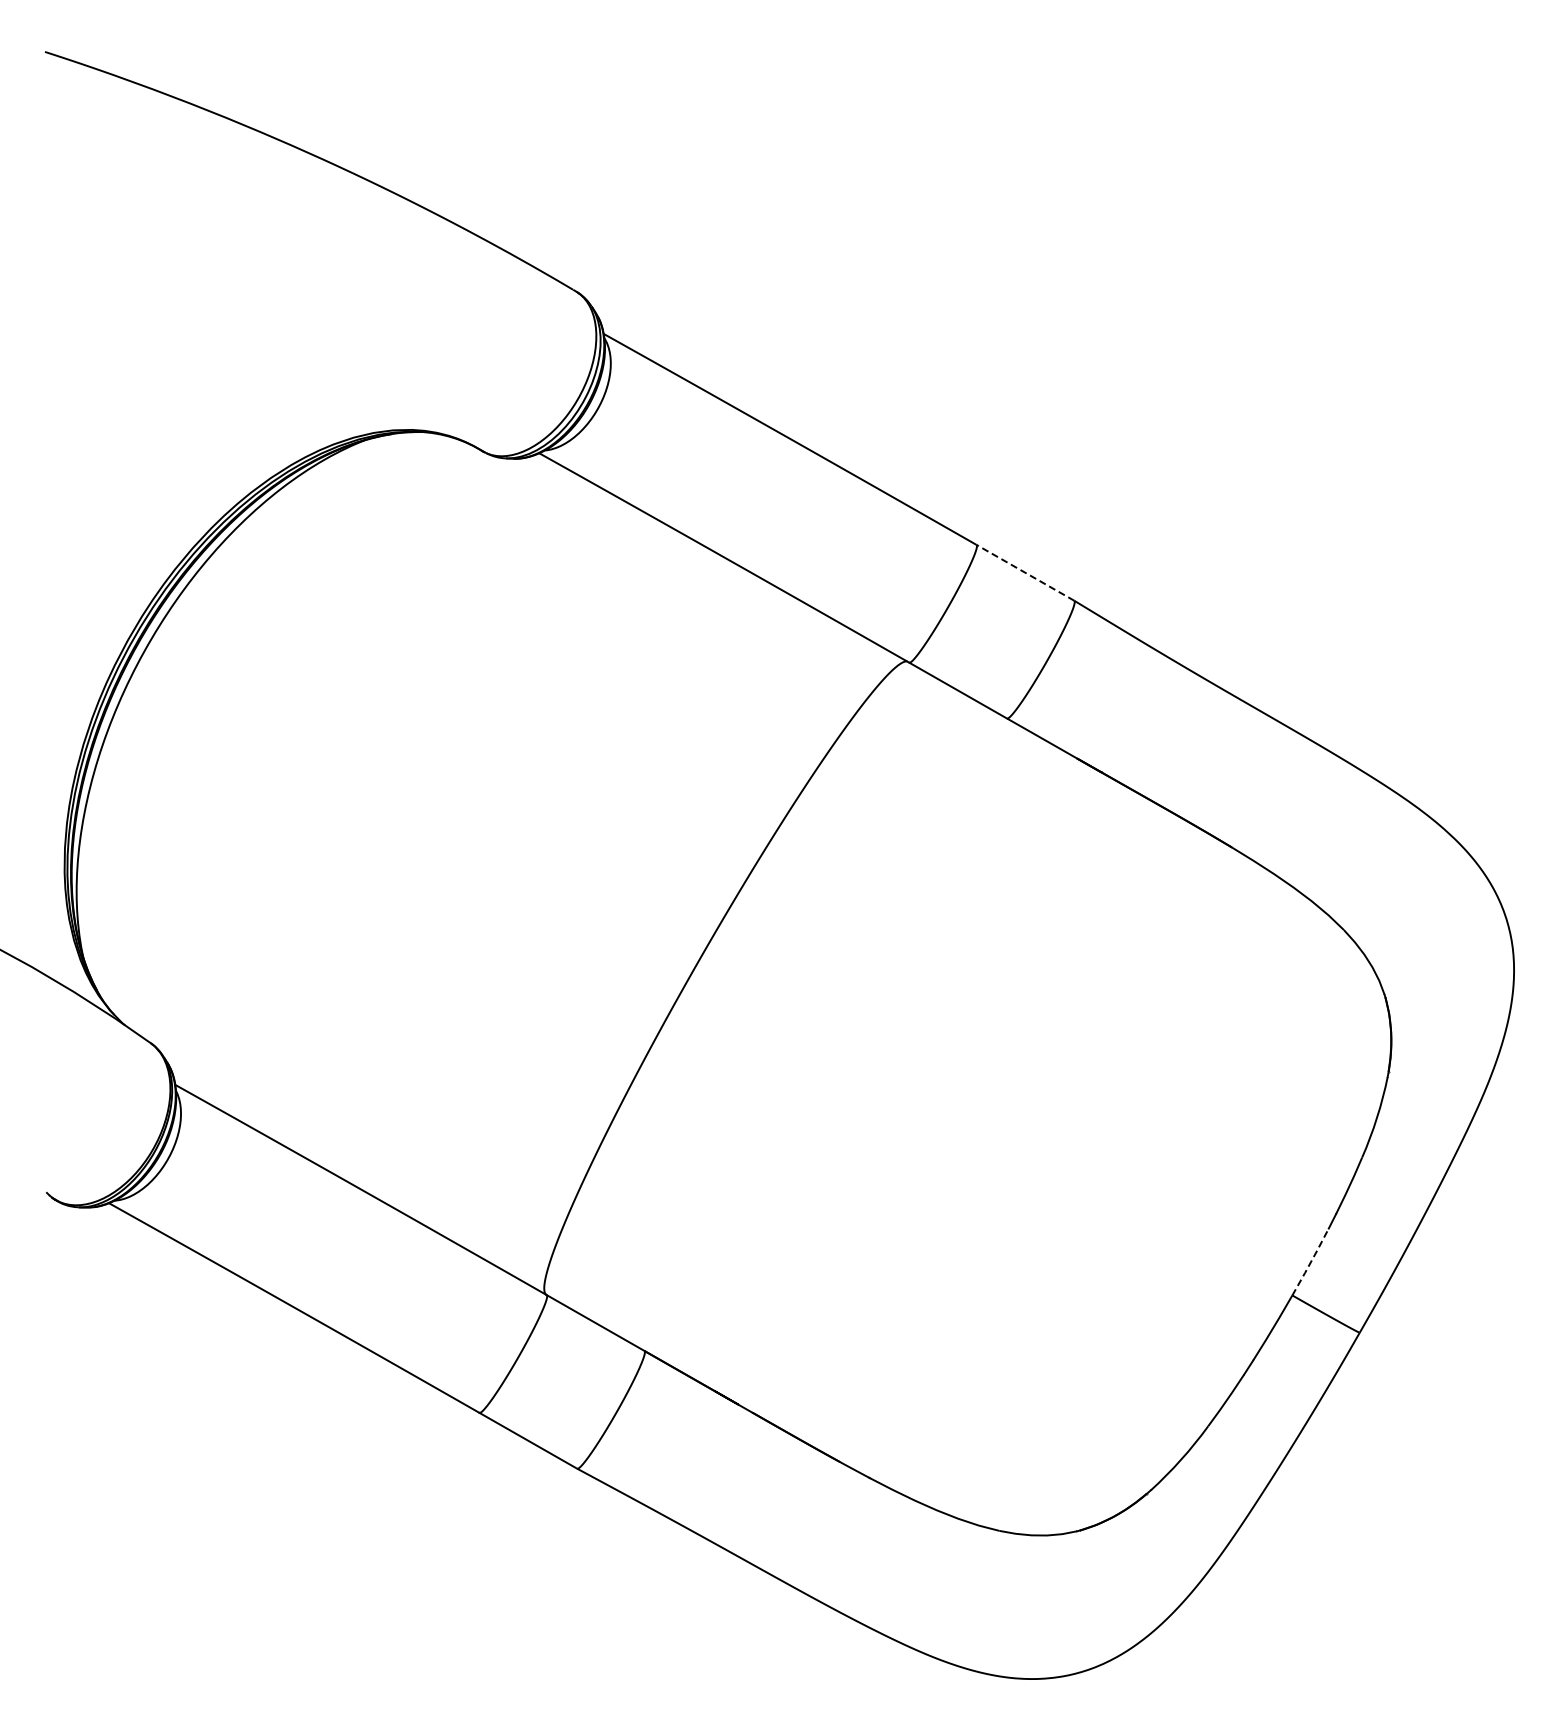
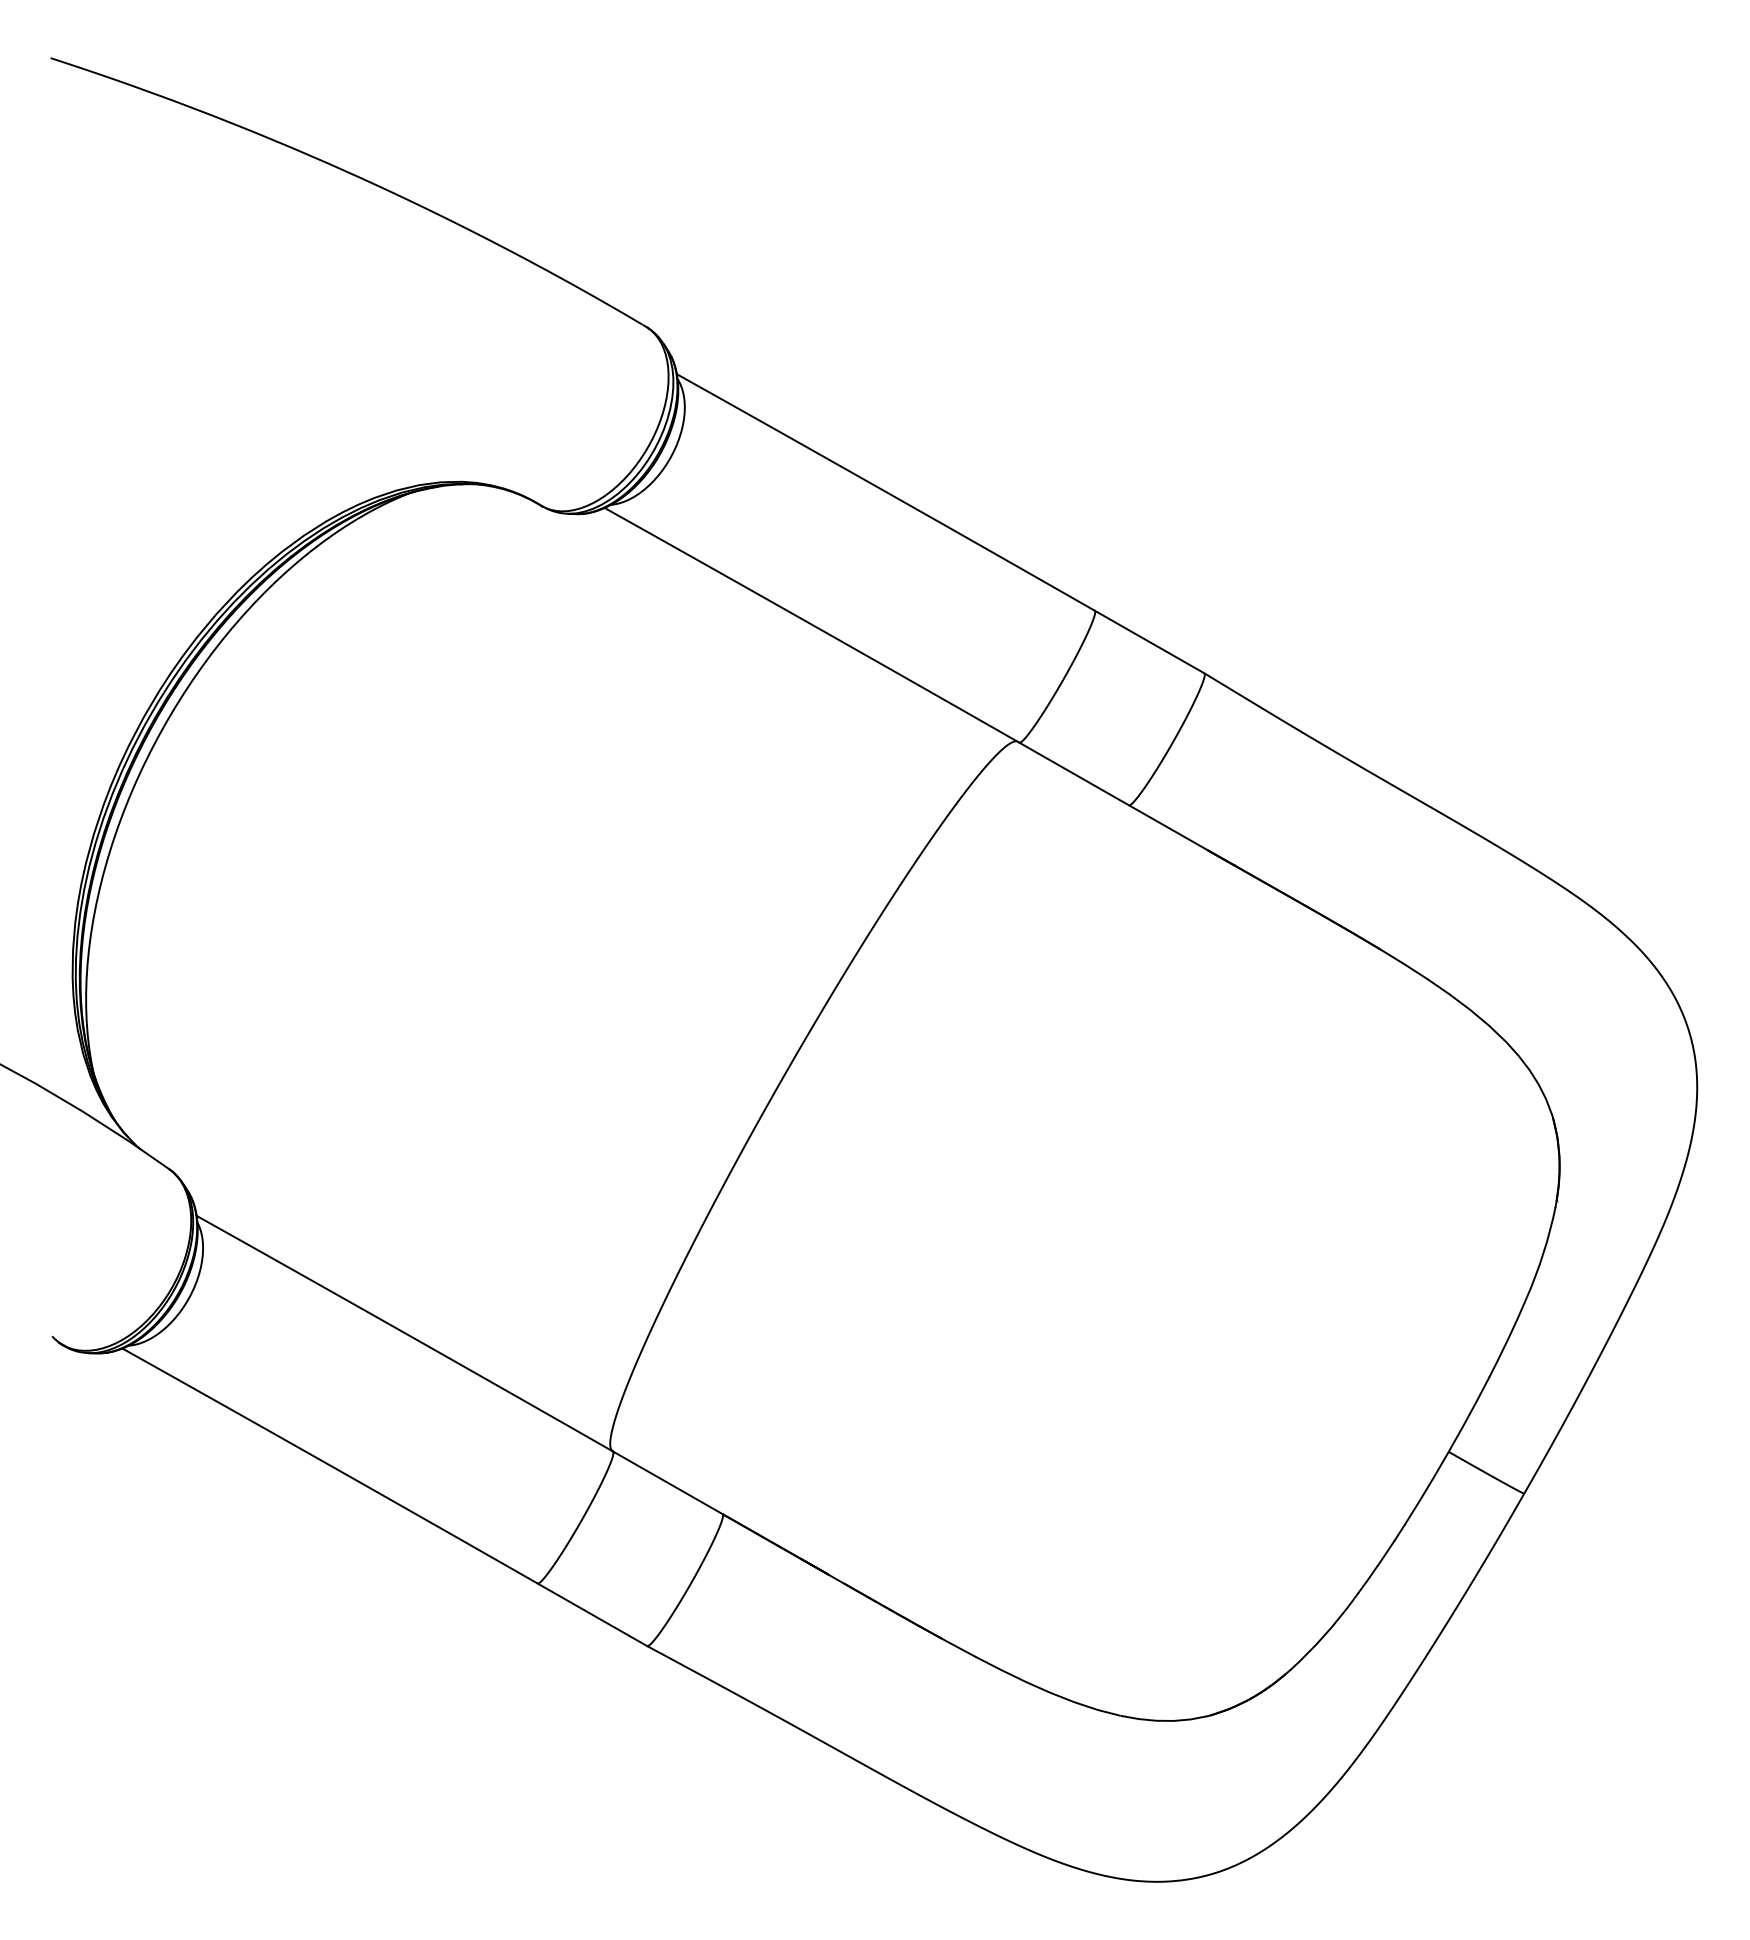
line: (1025, 572) -> (1149, 641), dashed -> solid
line: (1311, 1261) -> (1470, 1413), dashed -> solid

